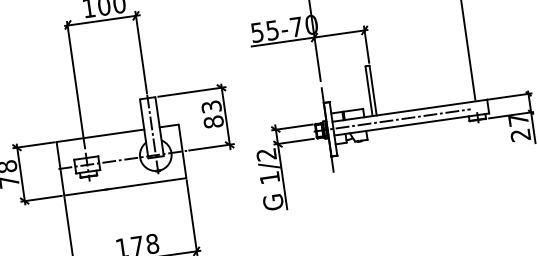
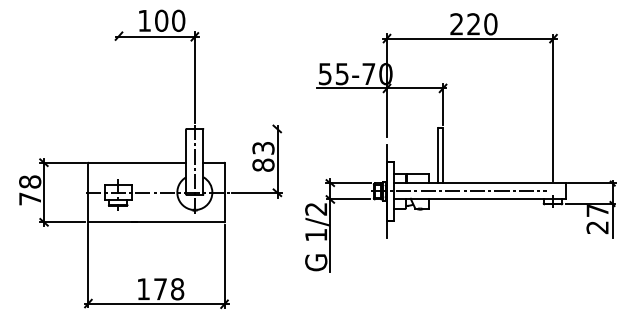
line: (76, 84) -> (118, 102), removed
line: (191, 91) -> (243, 128), removed

